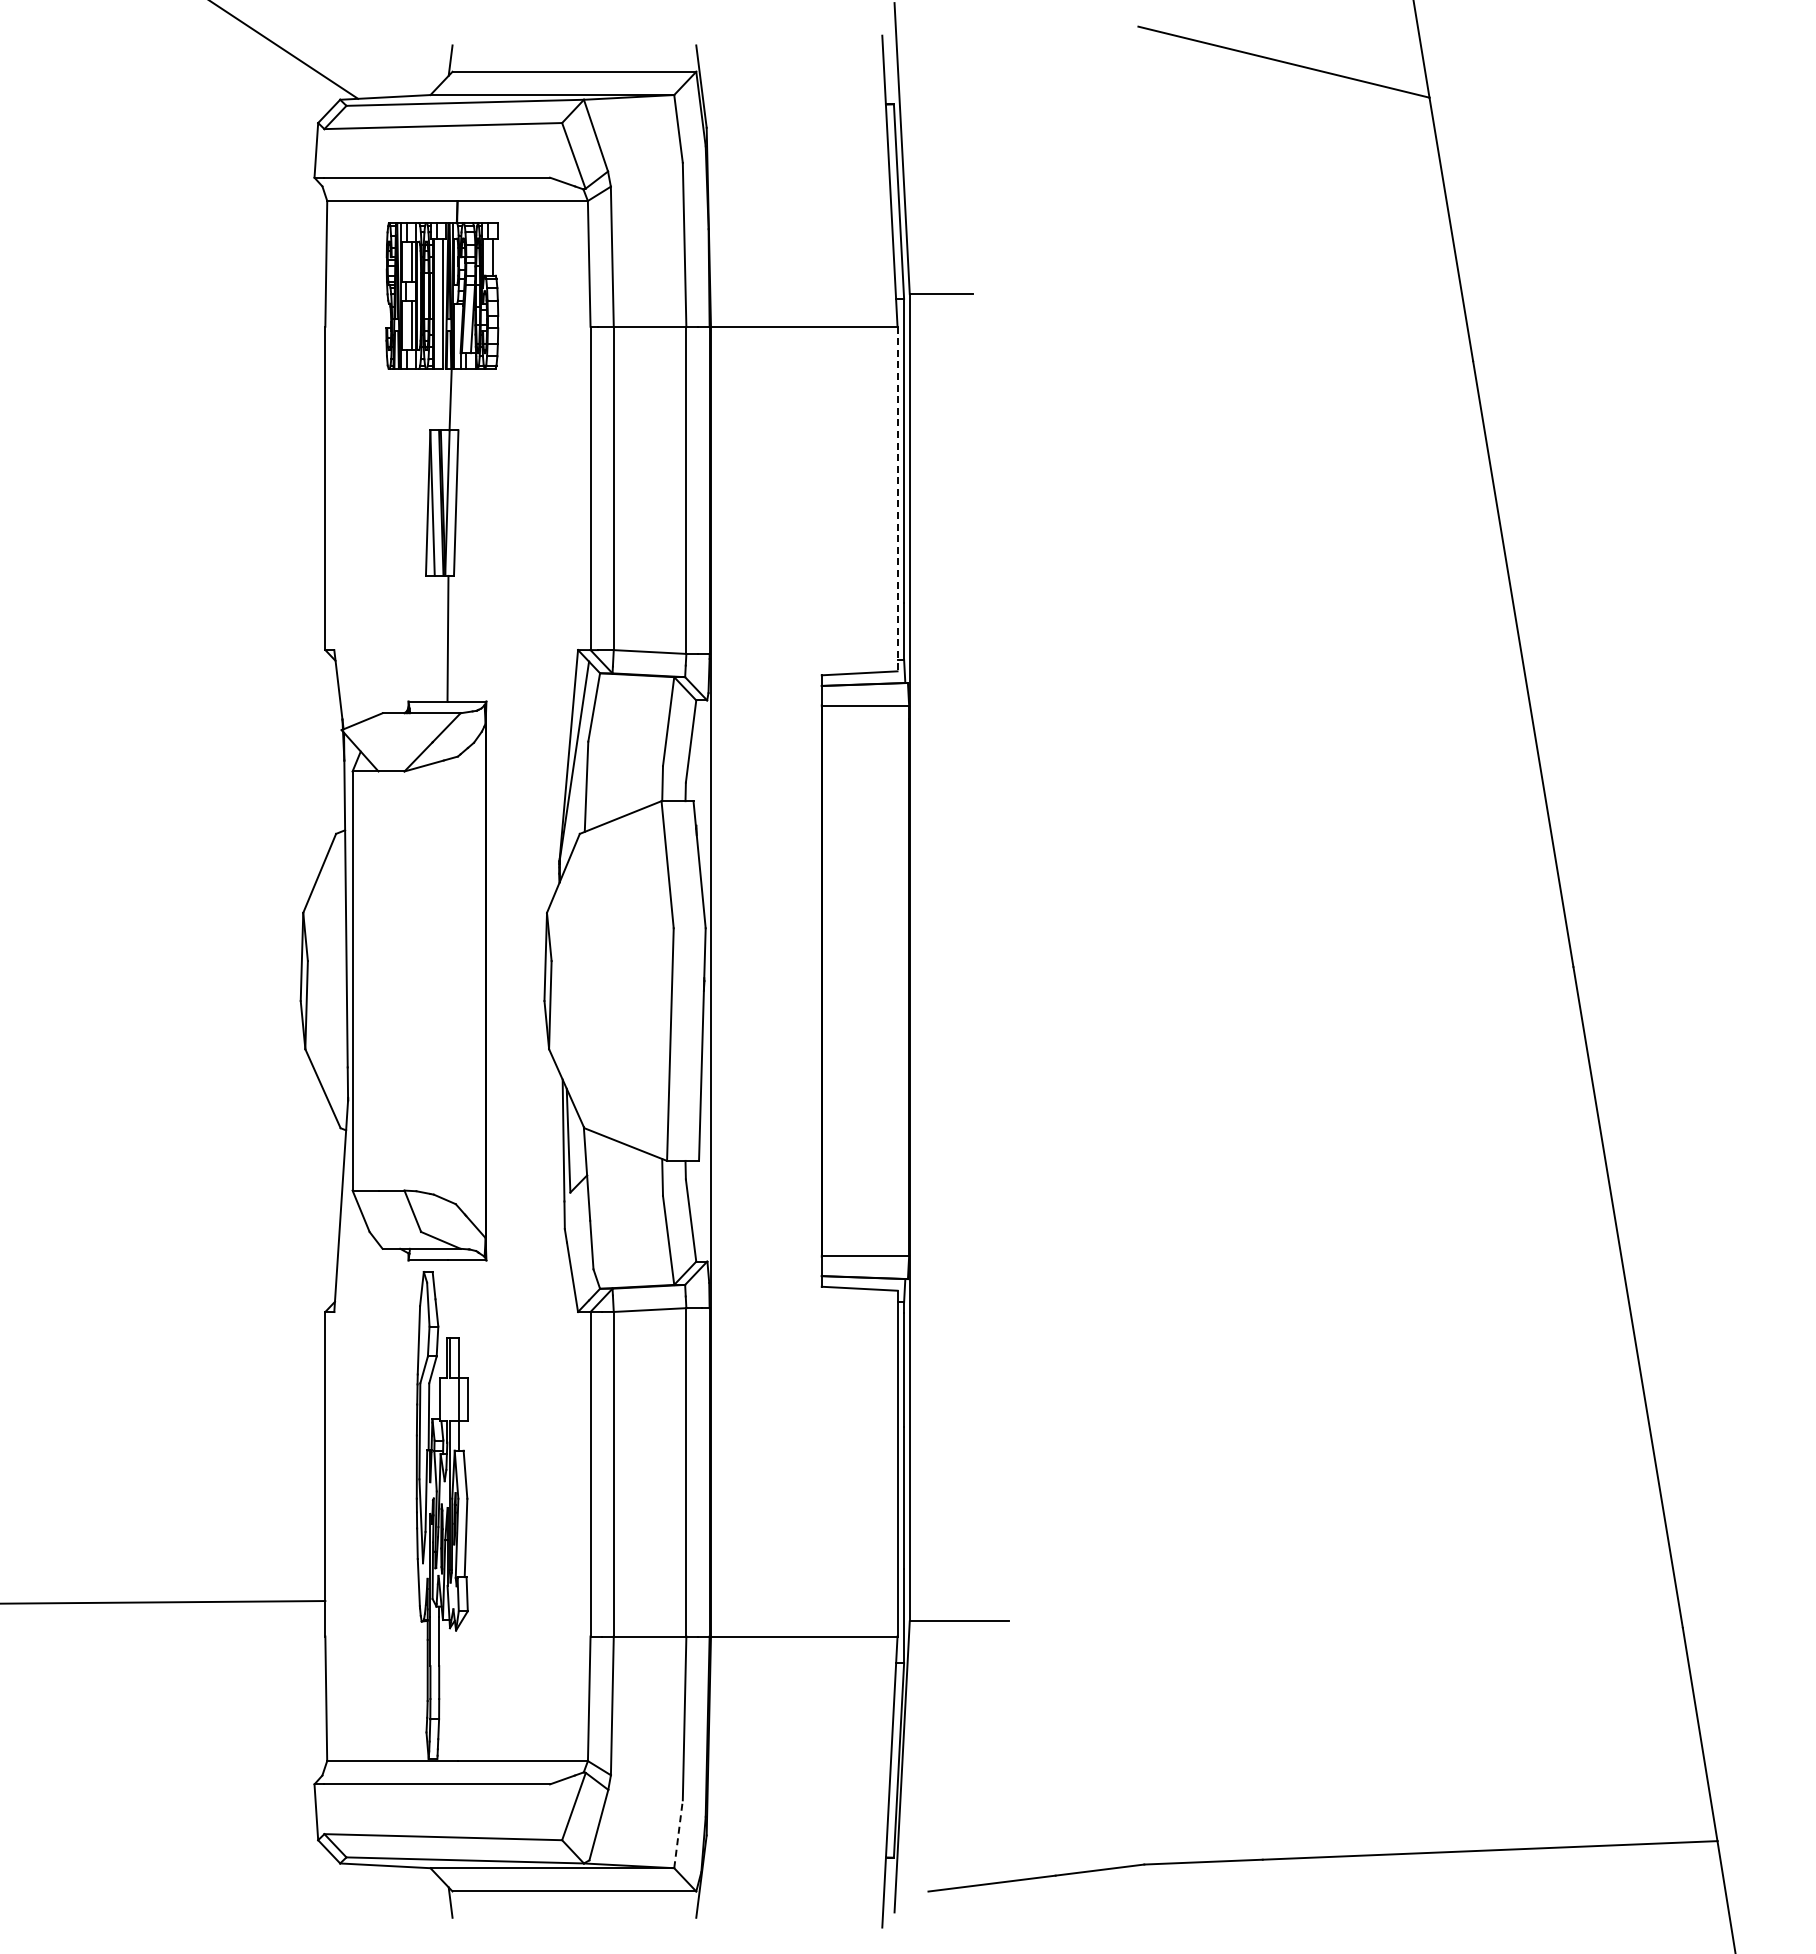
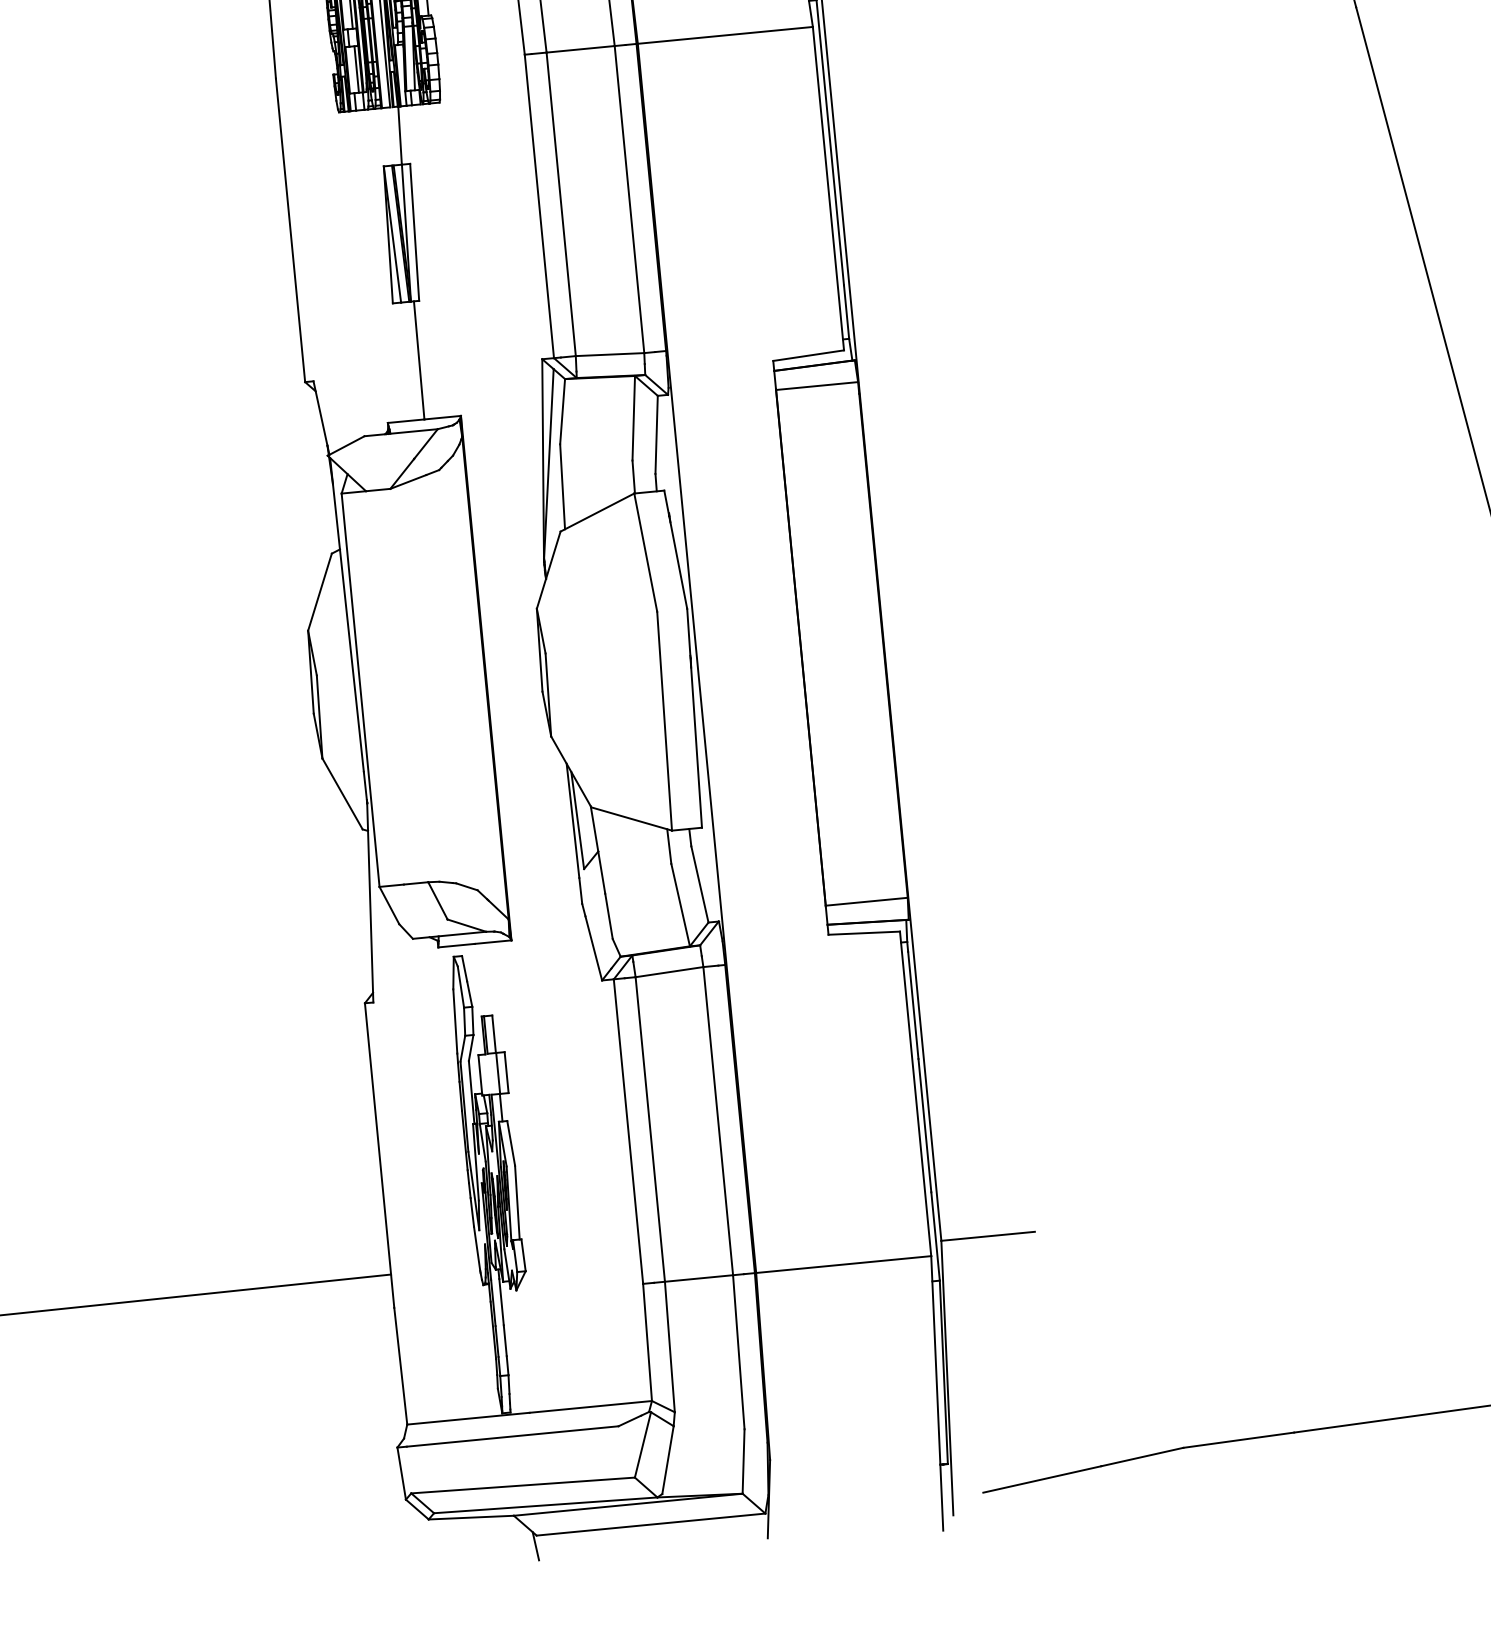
line: (897, 499) -> (828, 189), dashed -> solid
line: (678, 1833) -> (743, 1460), dashed -> solid

